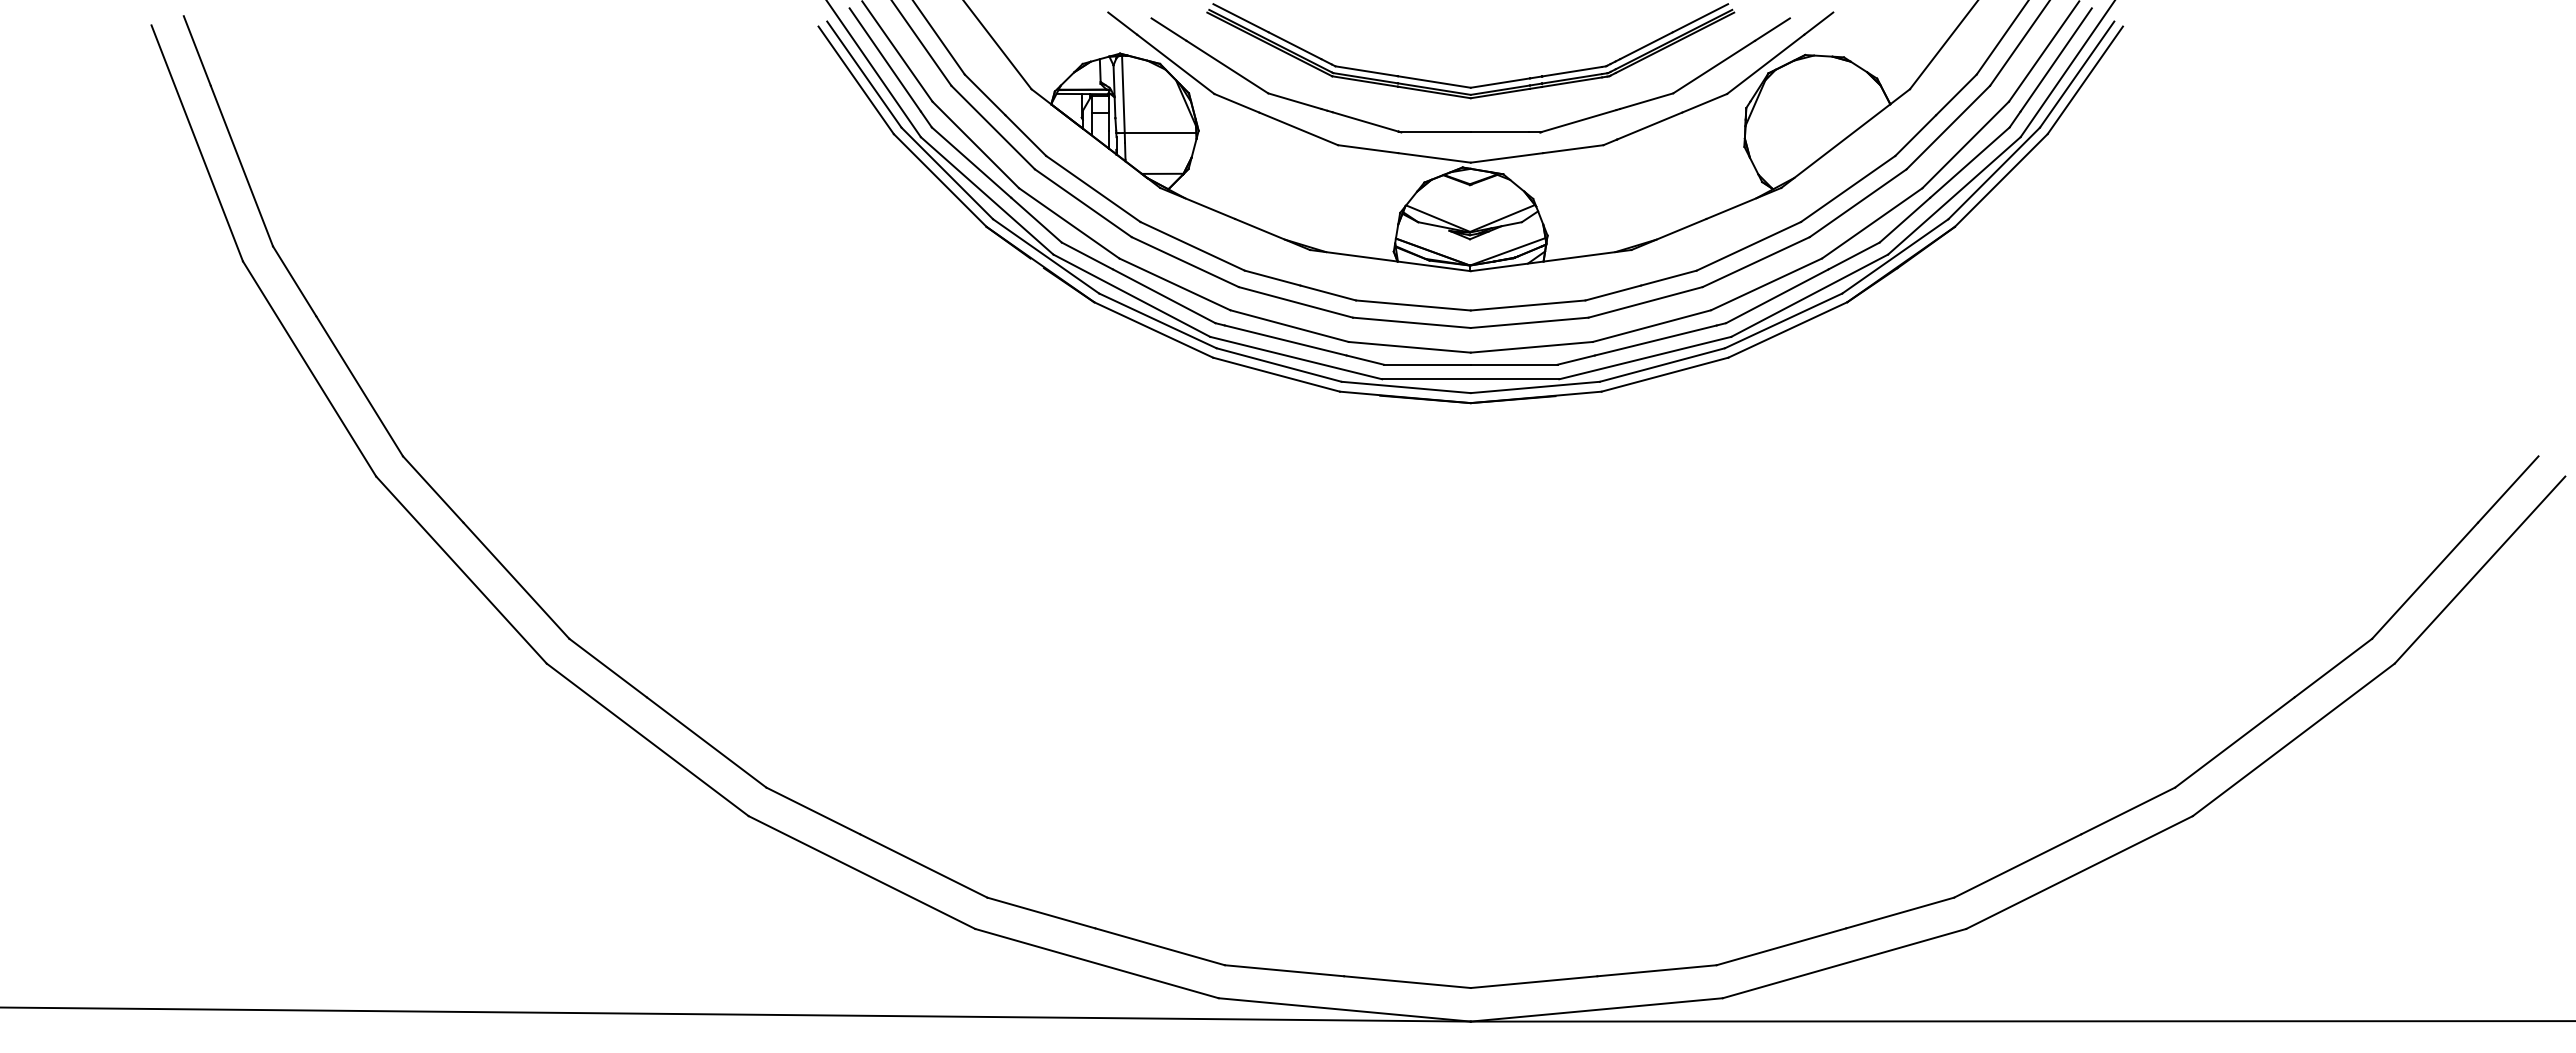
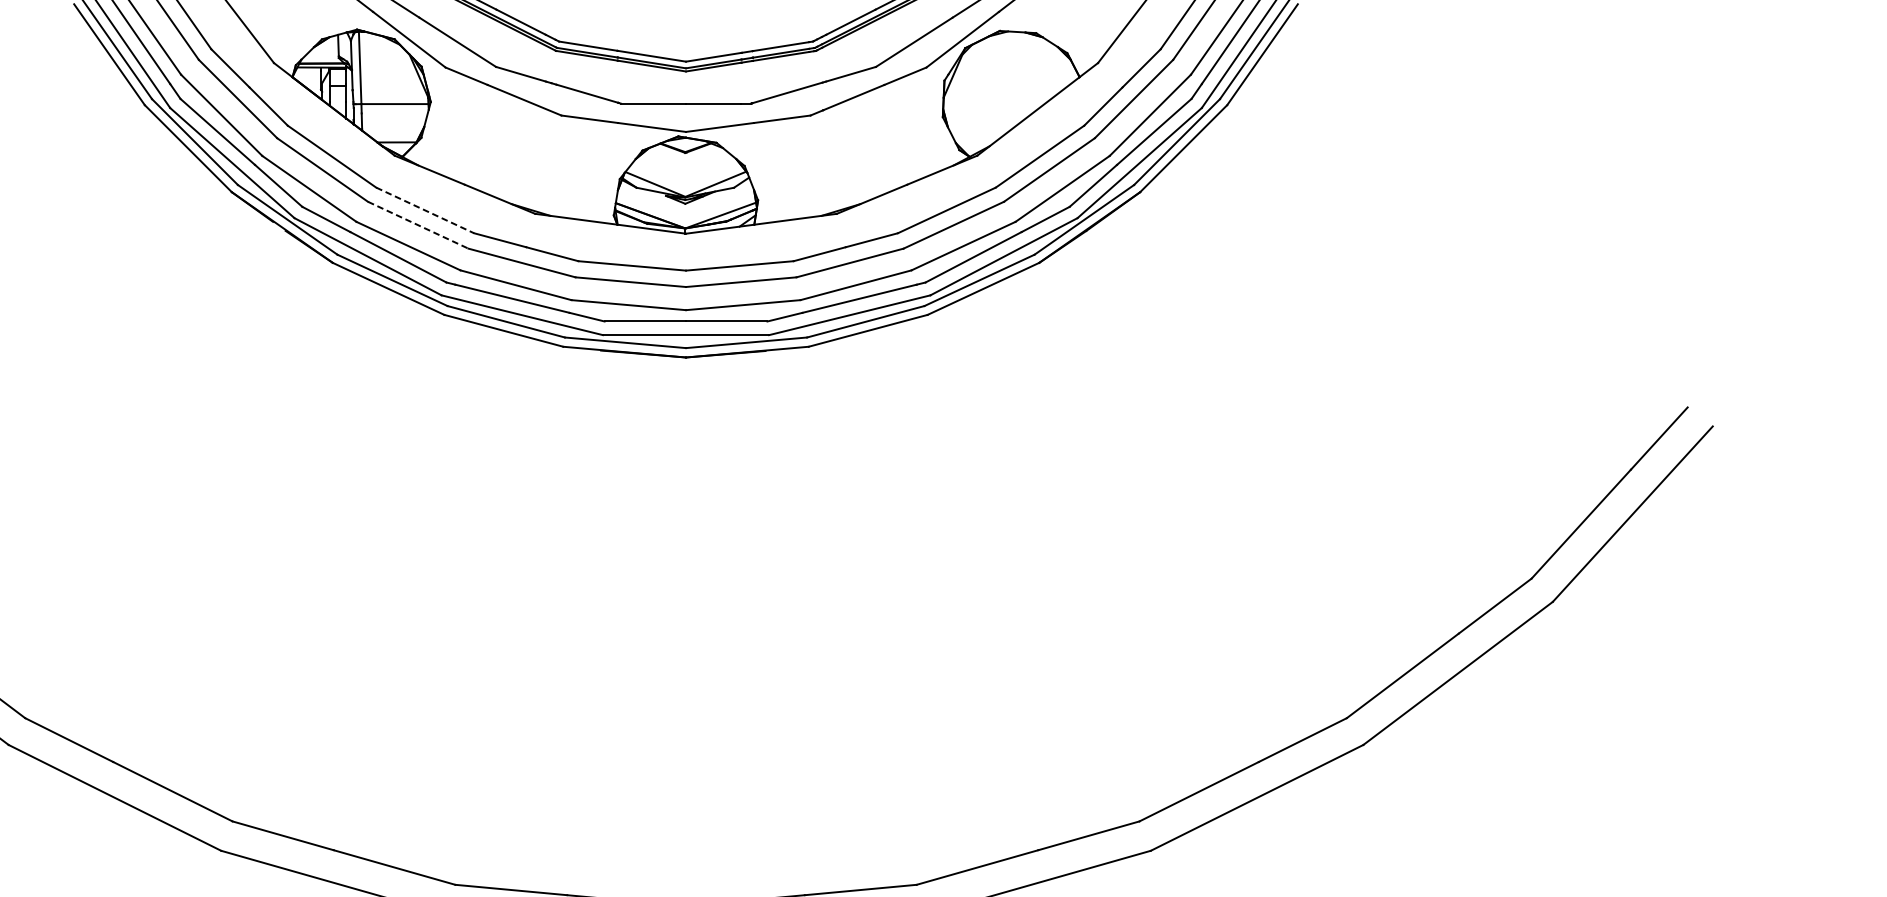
line: (1192, 246) -> (424, 210), solid -> dashed
line: (1185, 262) -> (418, 225), solid -> dashed

